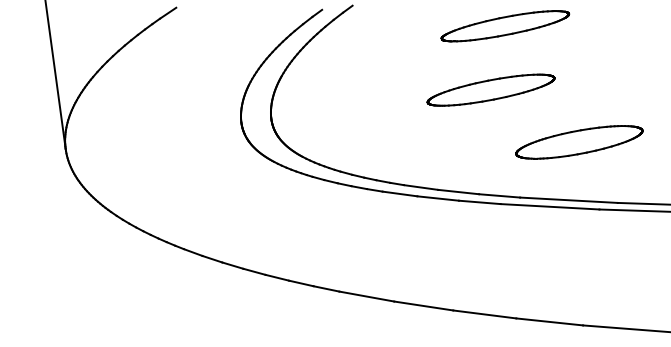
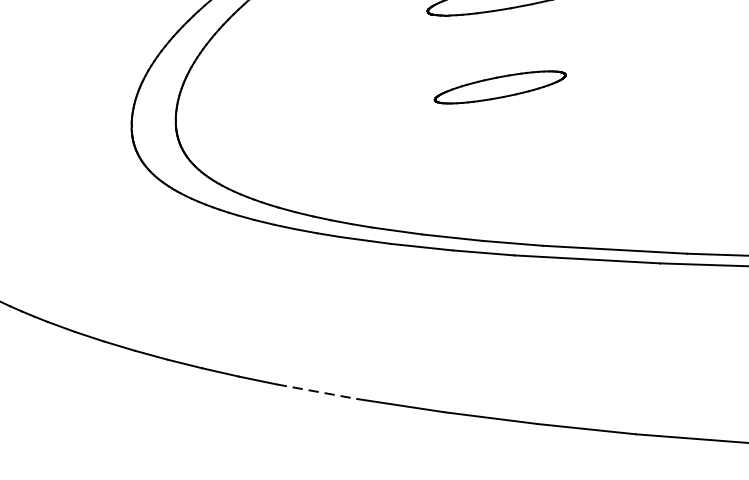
part: (490, 89) -> (499, 86), size x0.7
part: (579, 142) -> (630, 164), removed
line: (366, 296) -> (316, 391), solid -> dashed

